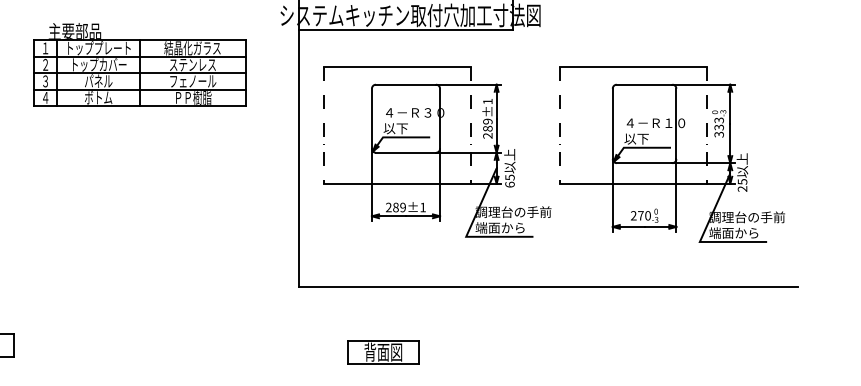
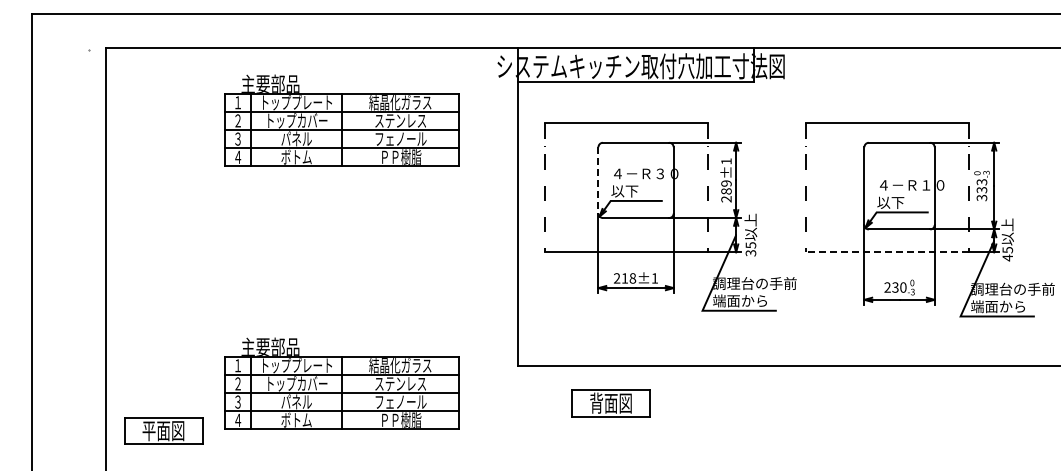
line: (371, 118) -> (598, 180), solid -> dashed
text: (509, 184) -> (750, 253), 65 -> 35
line: (632, 184) -> (886, 252), solid -> dashed
text: (742, 188) -> (1007, 257), 25 -> 45
text: (399, 207) -> (628, 278), 289±1 -> 218±1
text: (640, 215) -> (895, 287), 270 -> 230
part: (139, 302) -> (341, 383), added
part: (382, 352) -> (610, 403), moved

